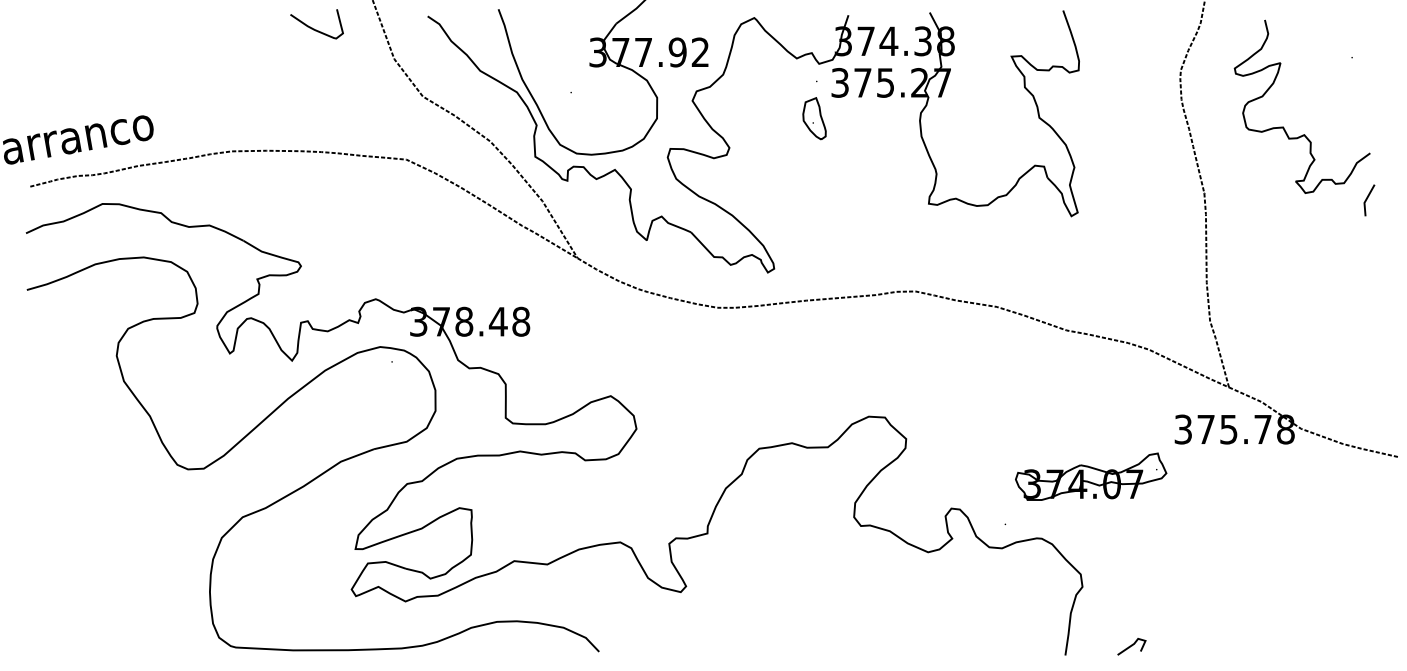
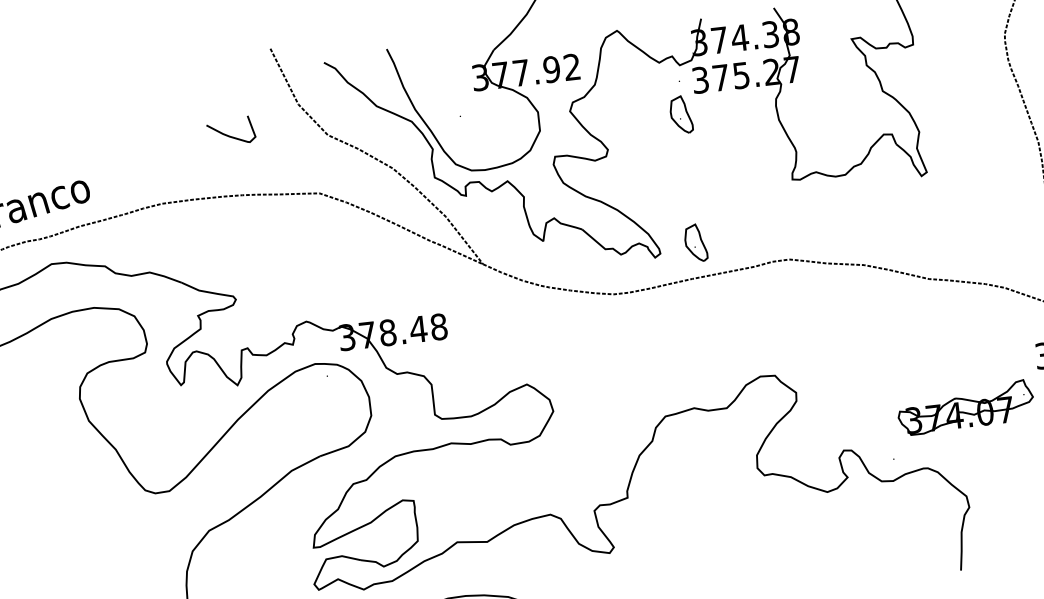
curve: (314, 28) -> (229, 135), moved
part: (814, 261) -> (695, 242), added
line: (1131, 646) -> (1019, 555), removed

